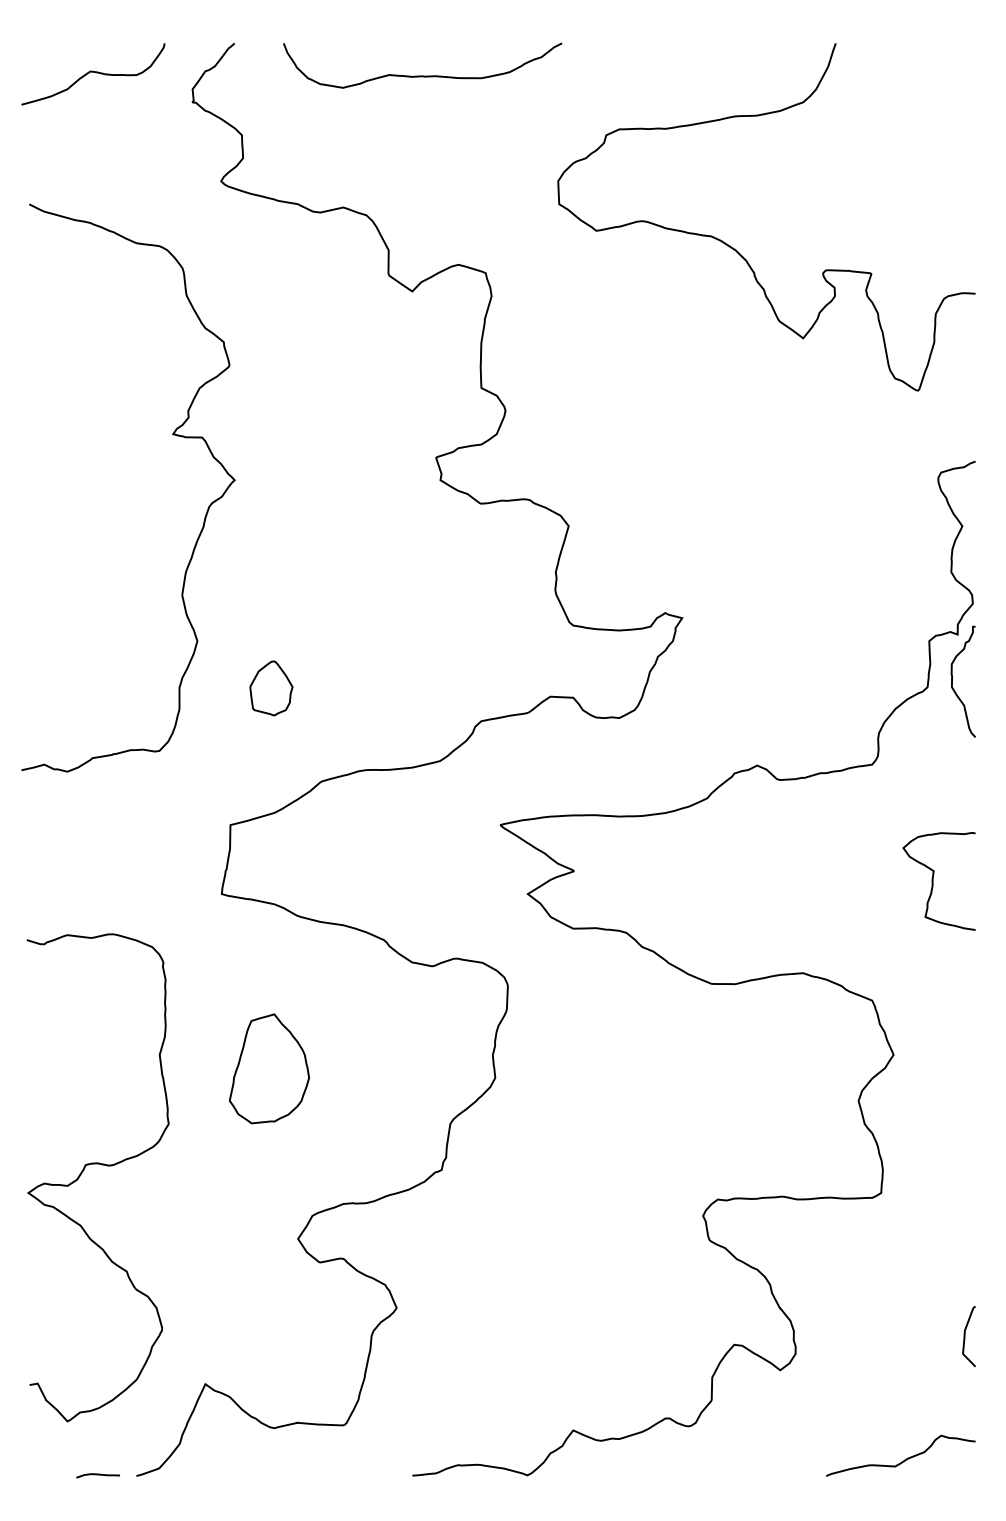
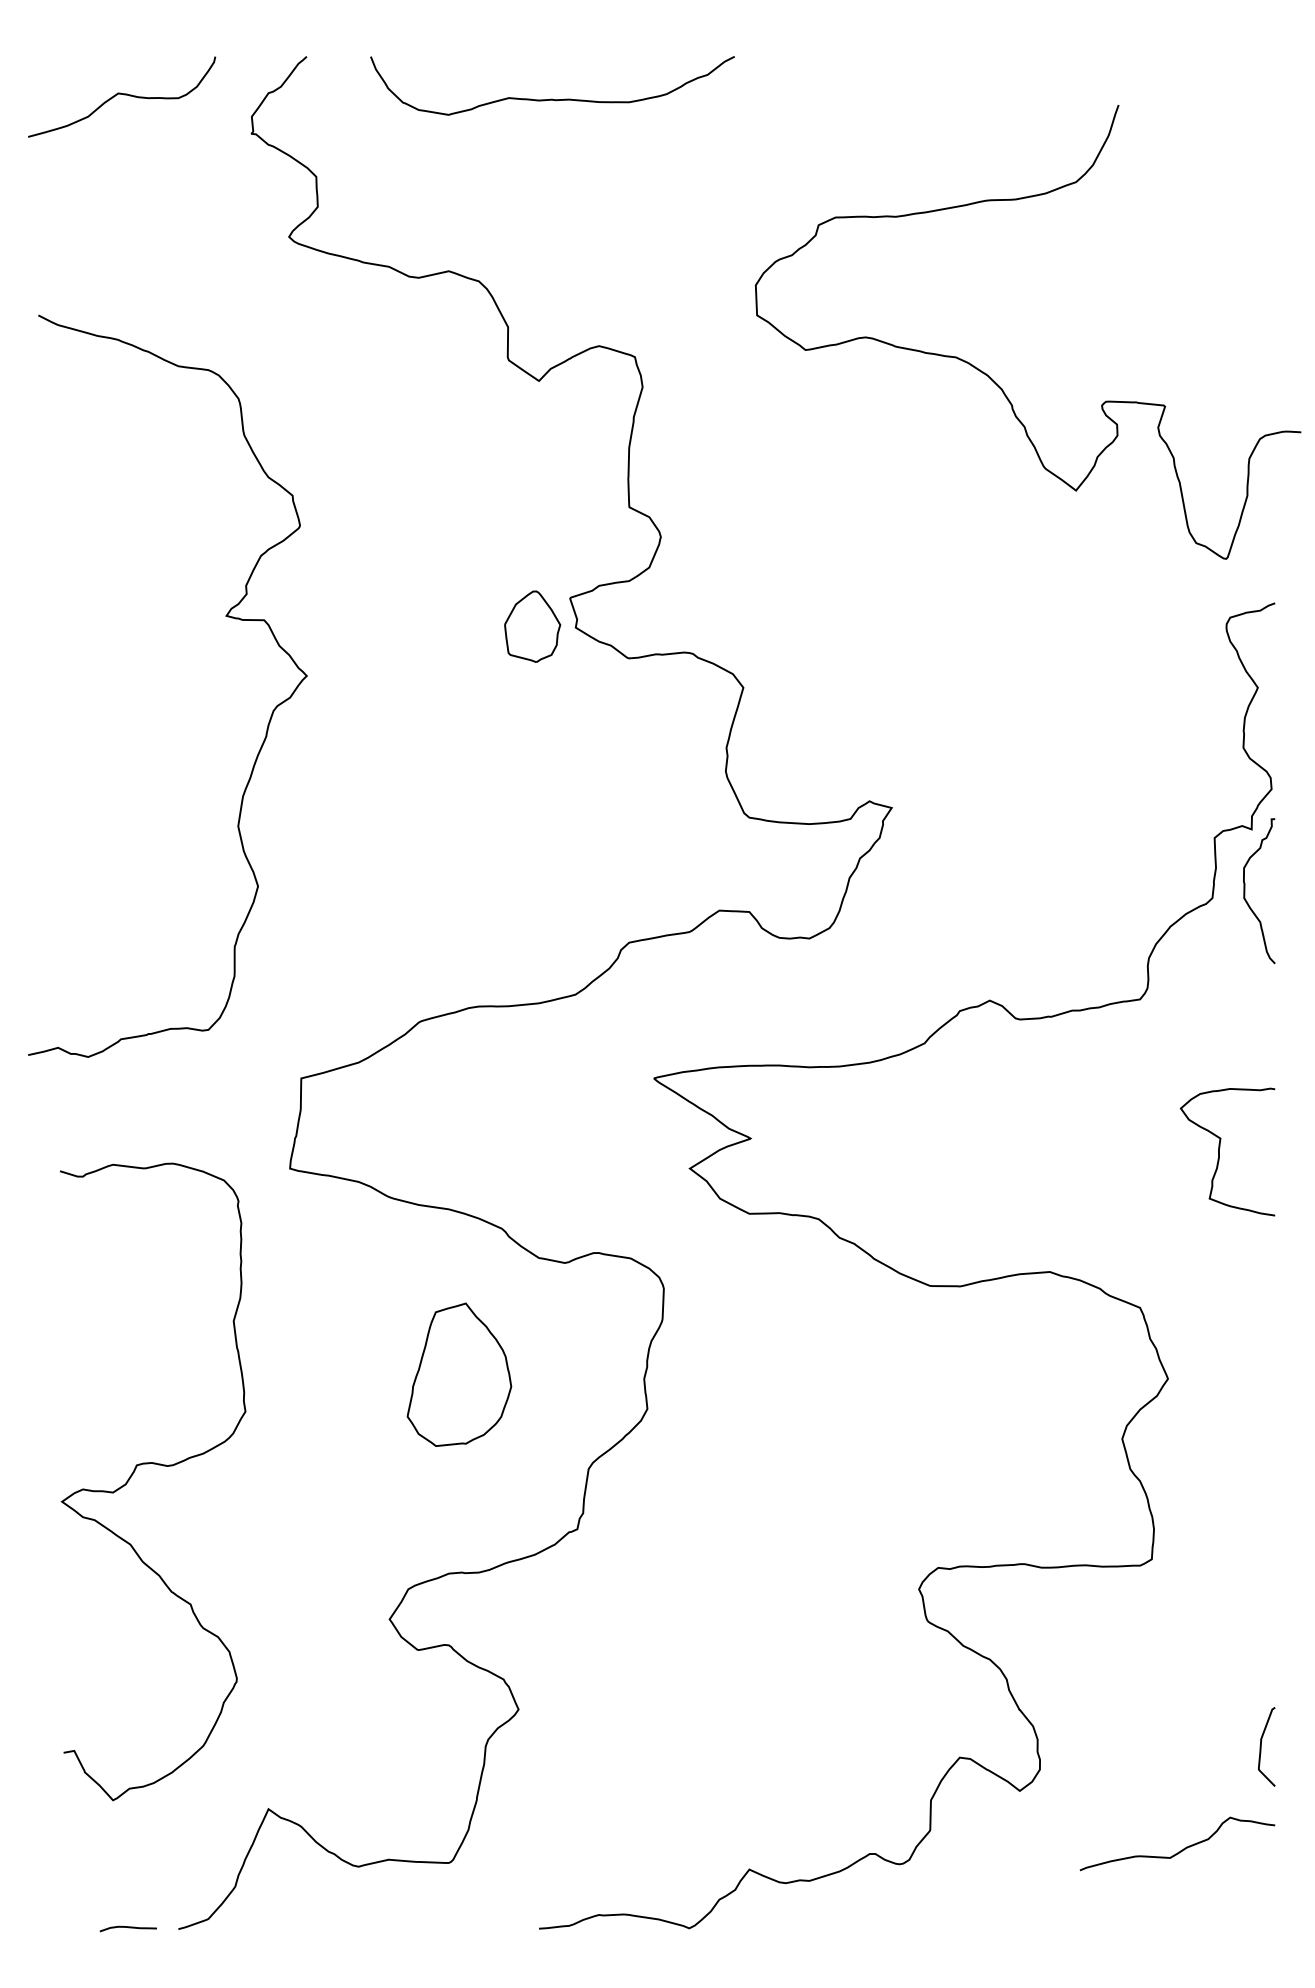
curve: (736, 249) -> (988, 374), moved
curve: (173, 435) -> (226, 617), moved
part: (271, 688) -> (532, 626), moved
part: (269, 1068) -> (459, 1374), moved
curve: (101, 1165) -> (157, 1465), moved
curve: (904, 1459) -> (1182, 1848), moved

